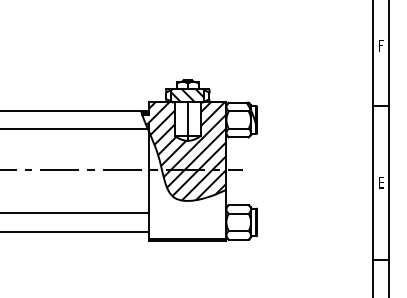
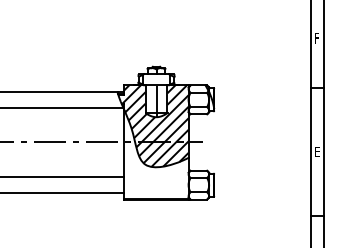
hatch: (187, 95) -> (156, 79), removed

